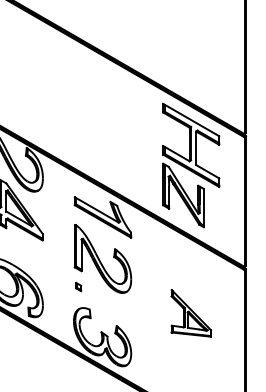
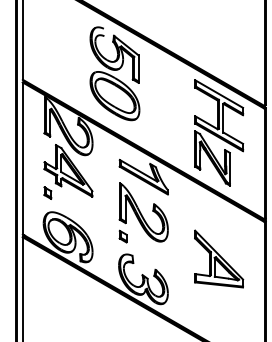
part: (68, 95) -> (114, 73), added
part: (78, 286) -> (122, 236), size x1.67
part: (191, 312) -> (219, 258), size x1.43

